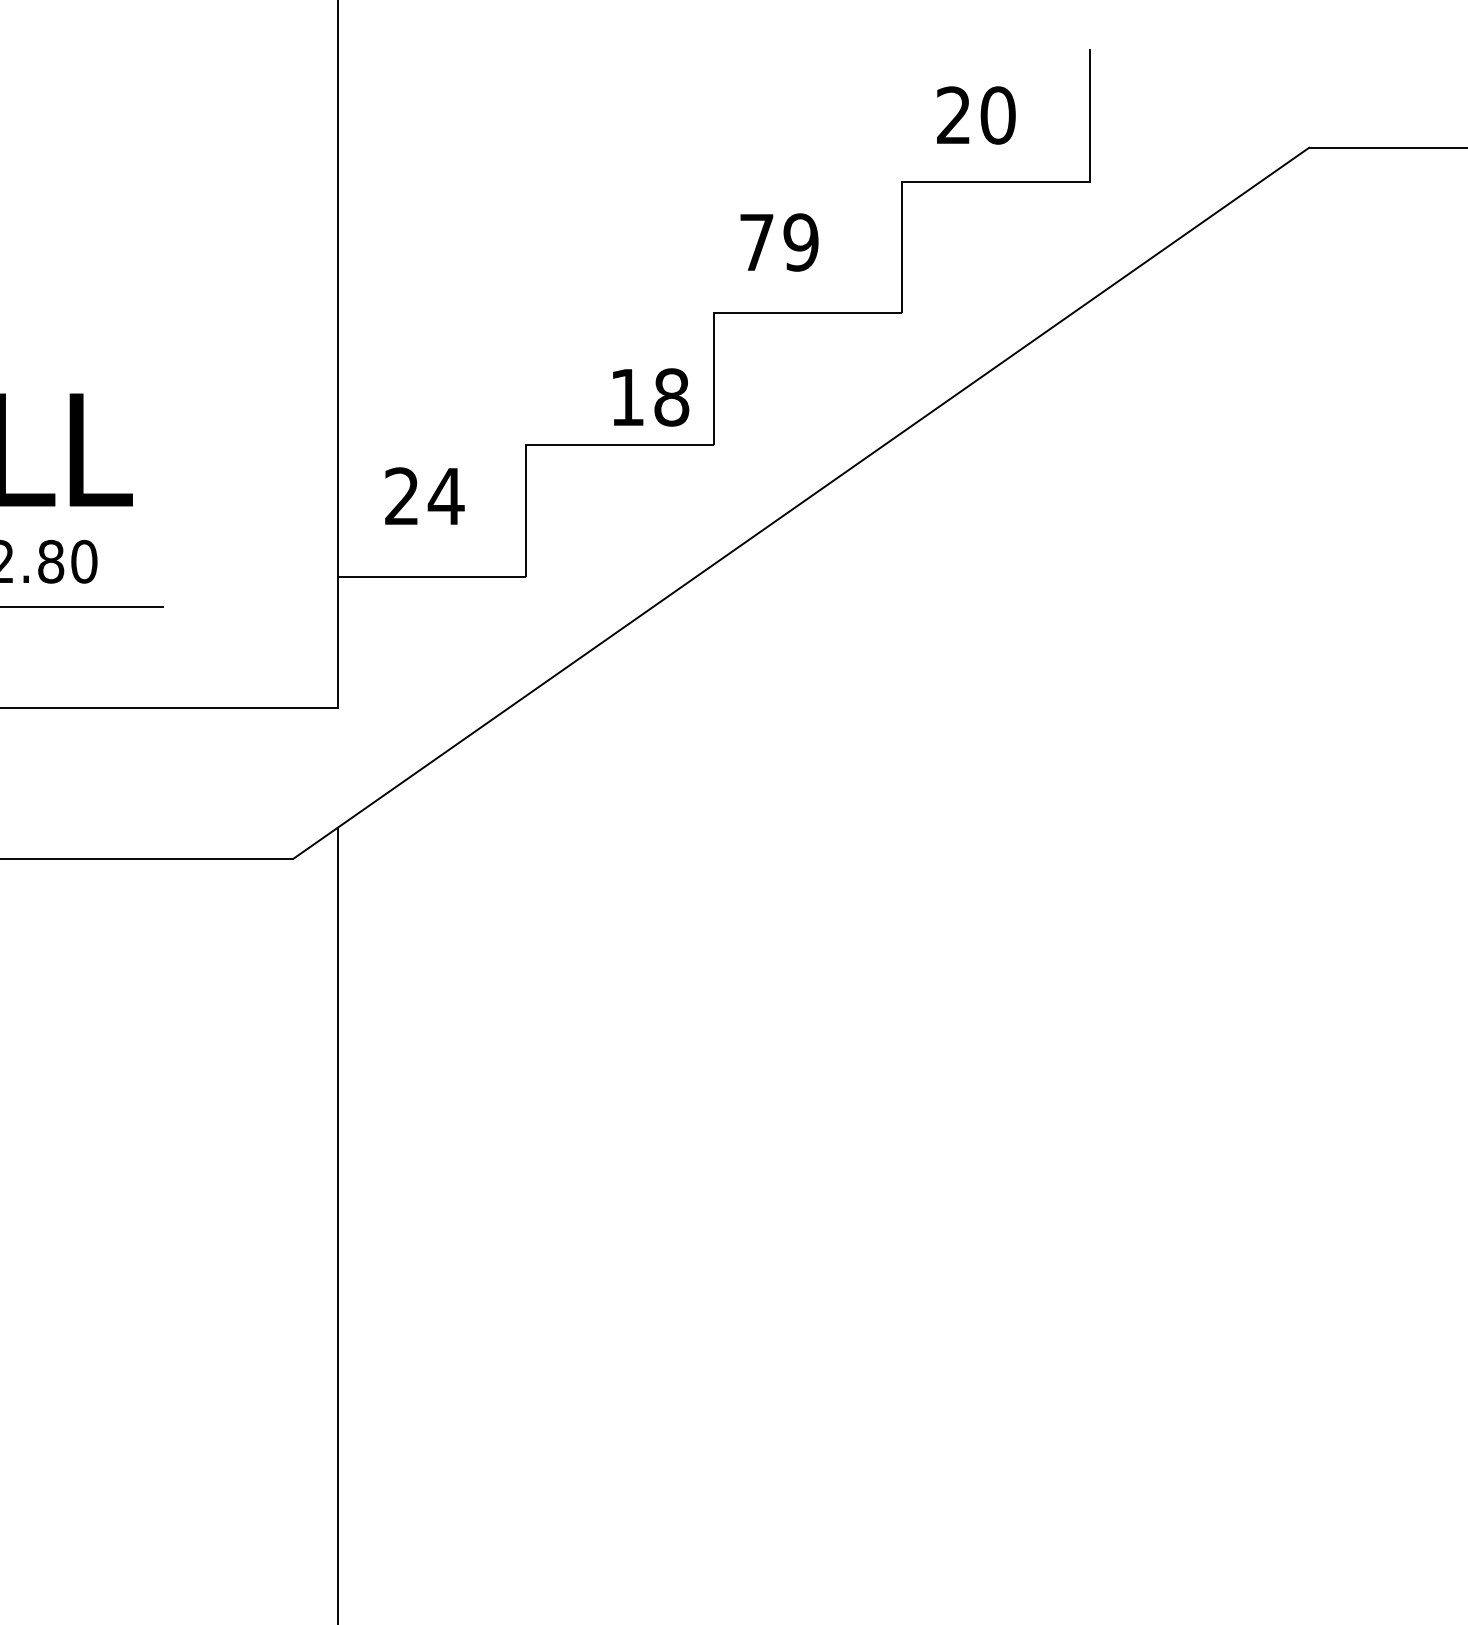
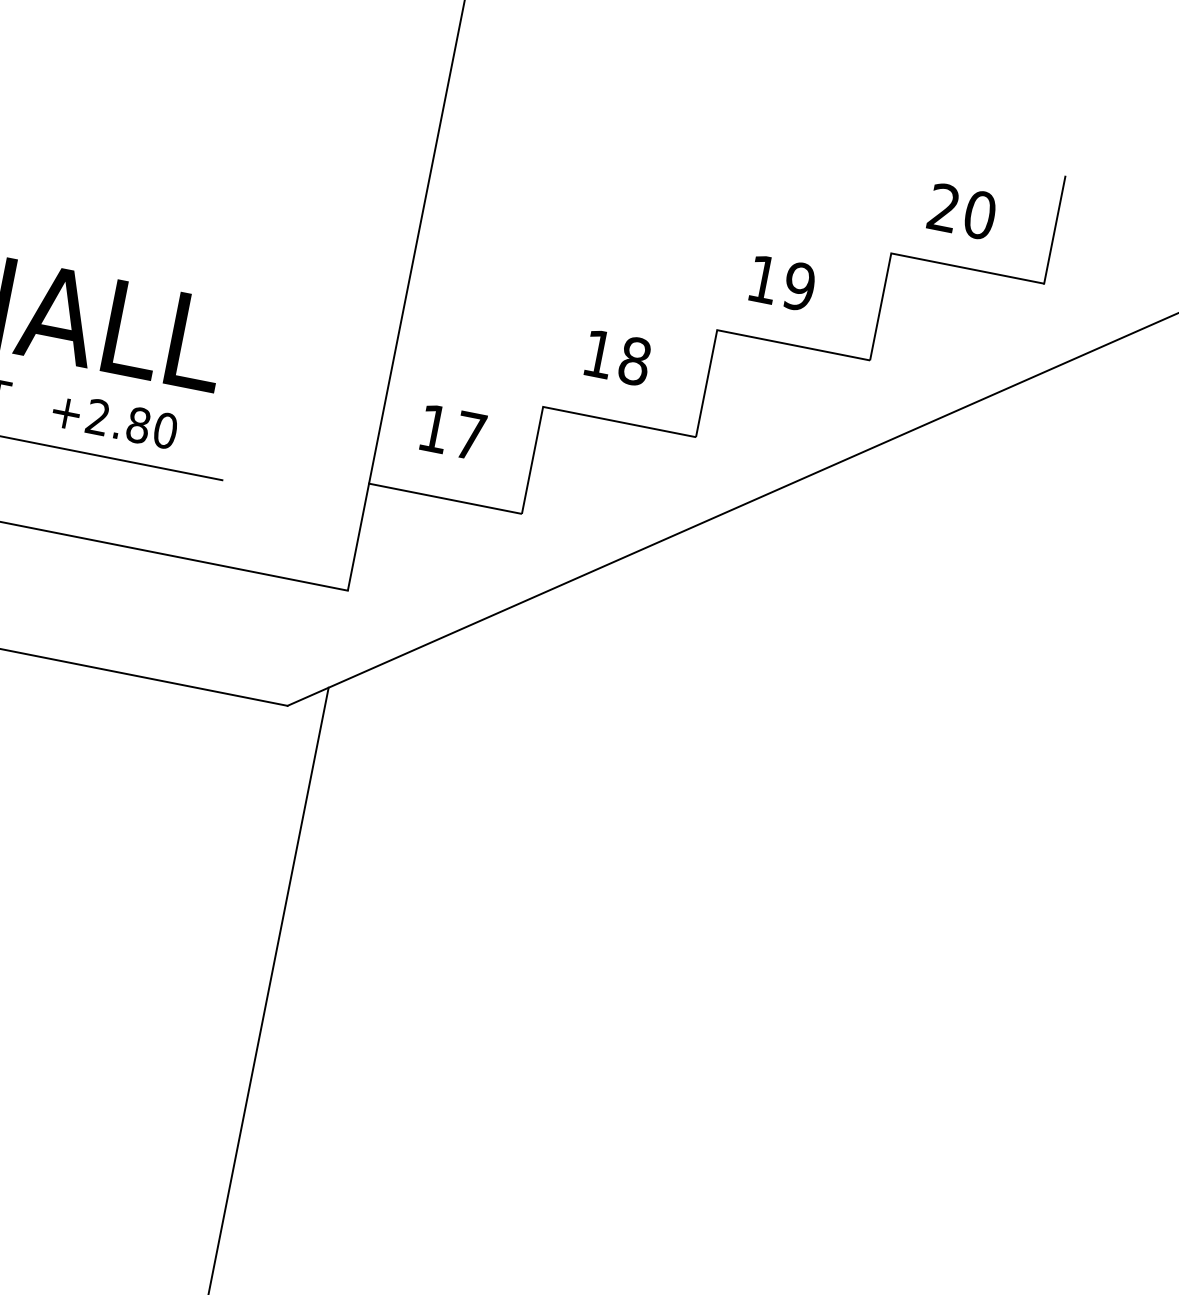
text: (756, 242) -> (763, 279), 79 -> 19
text: (651, 397) -> (618, 358), moved
text: (424, 495) -> (452, 431), 24 -> 17

